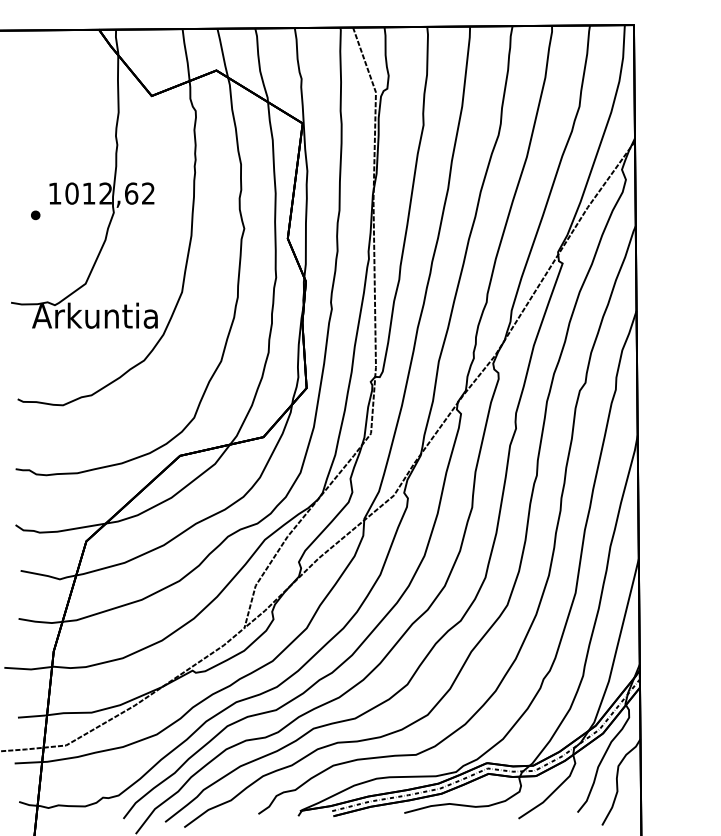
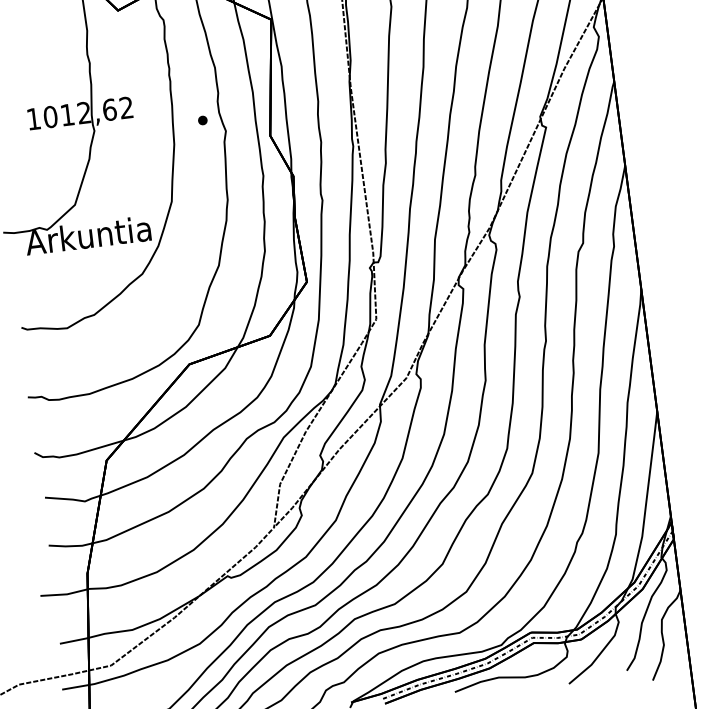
part: (35, 215) -> (202, 120), moved

